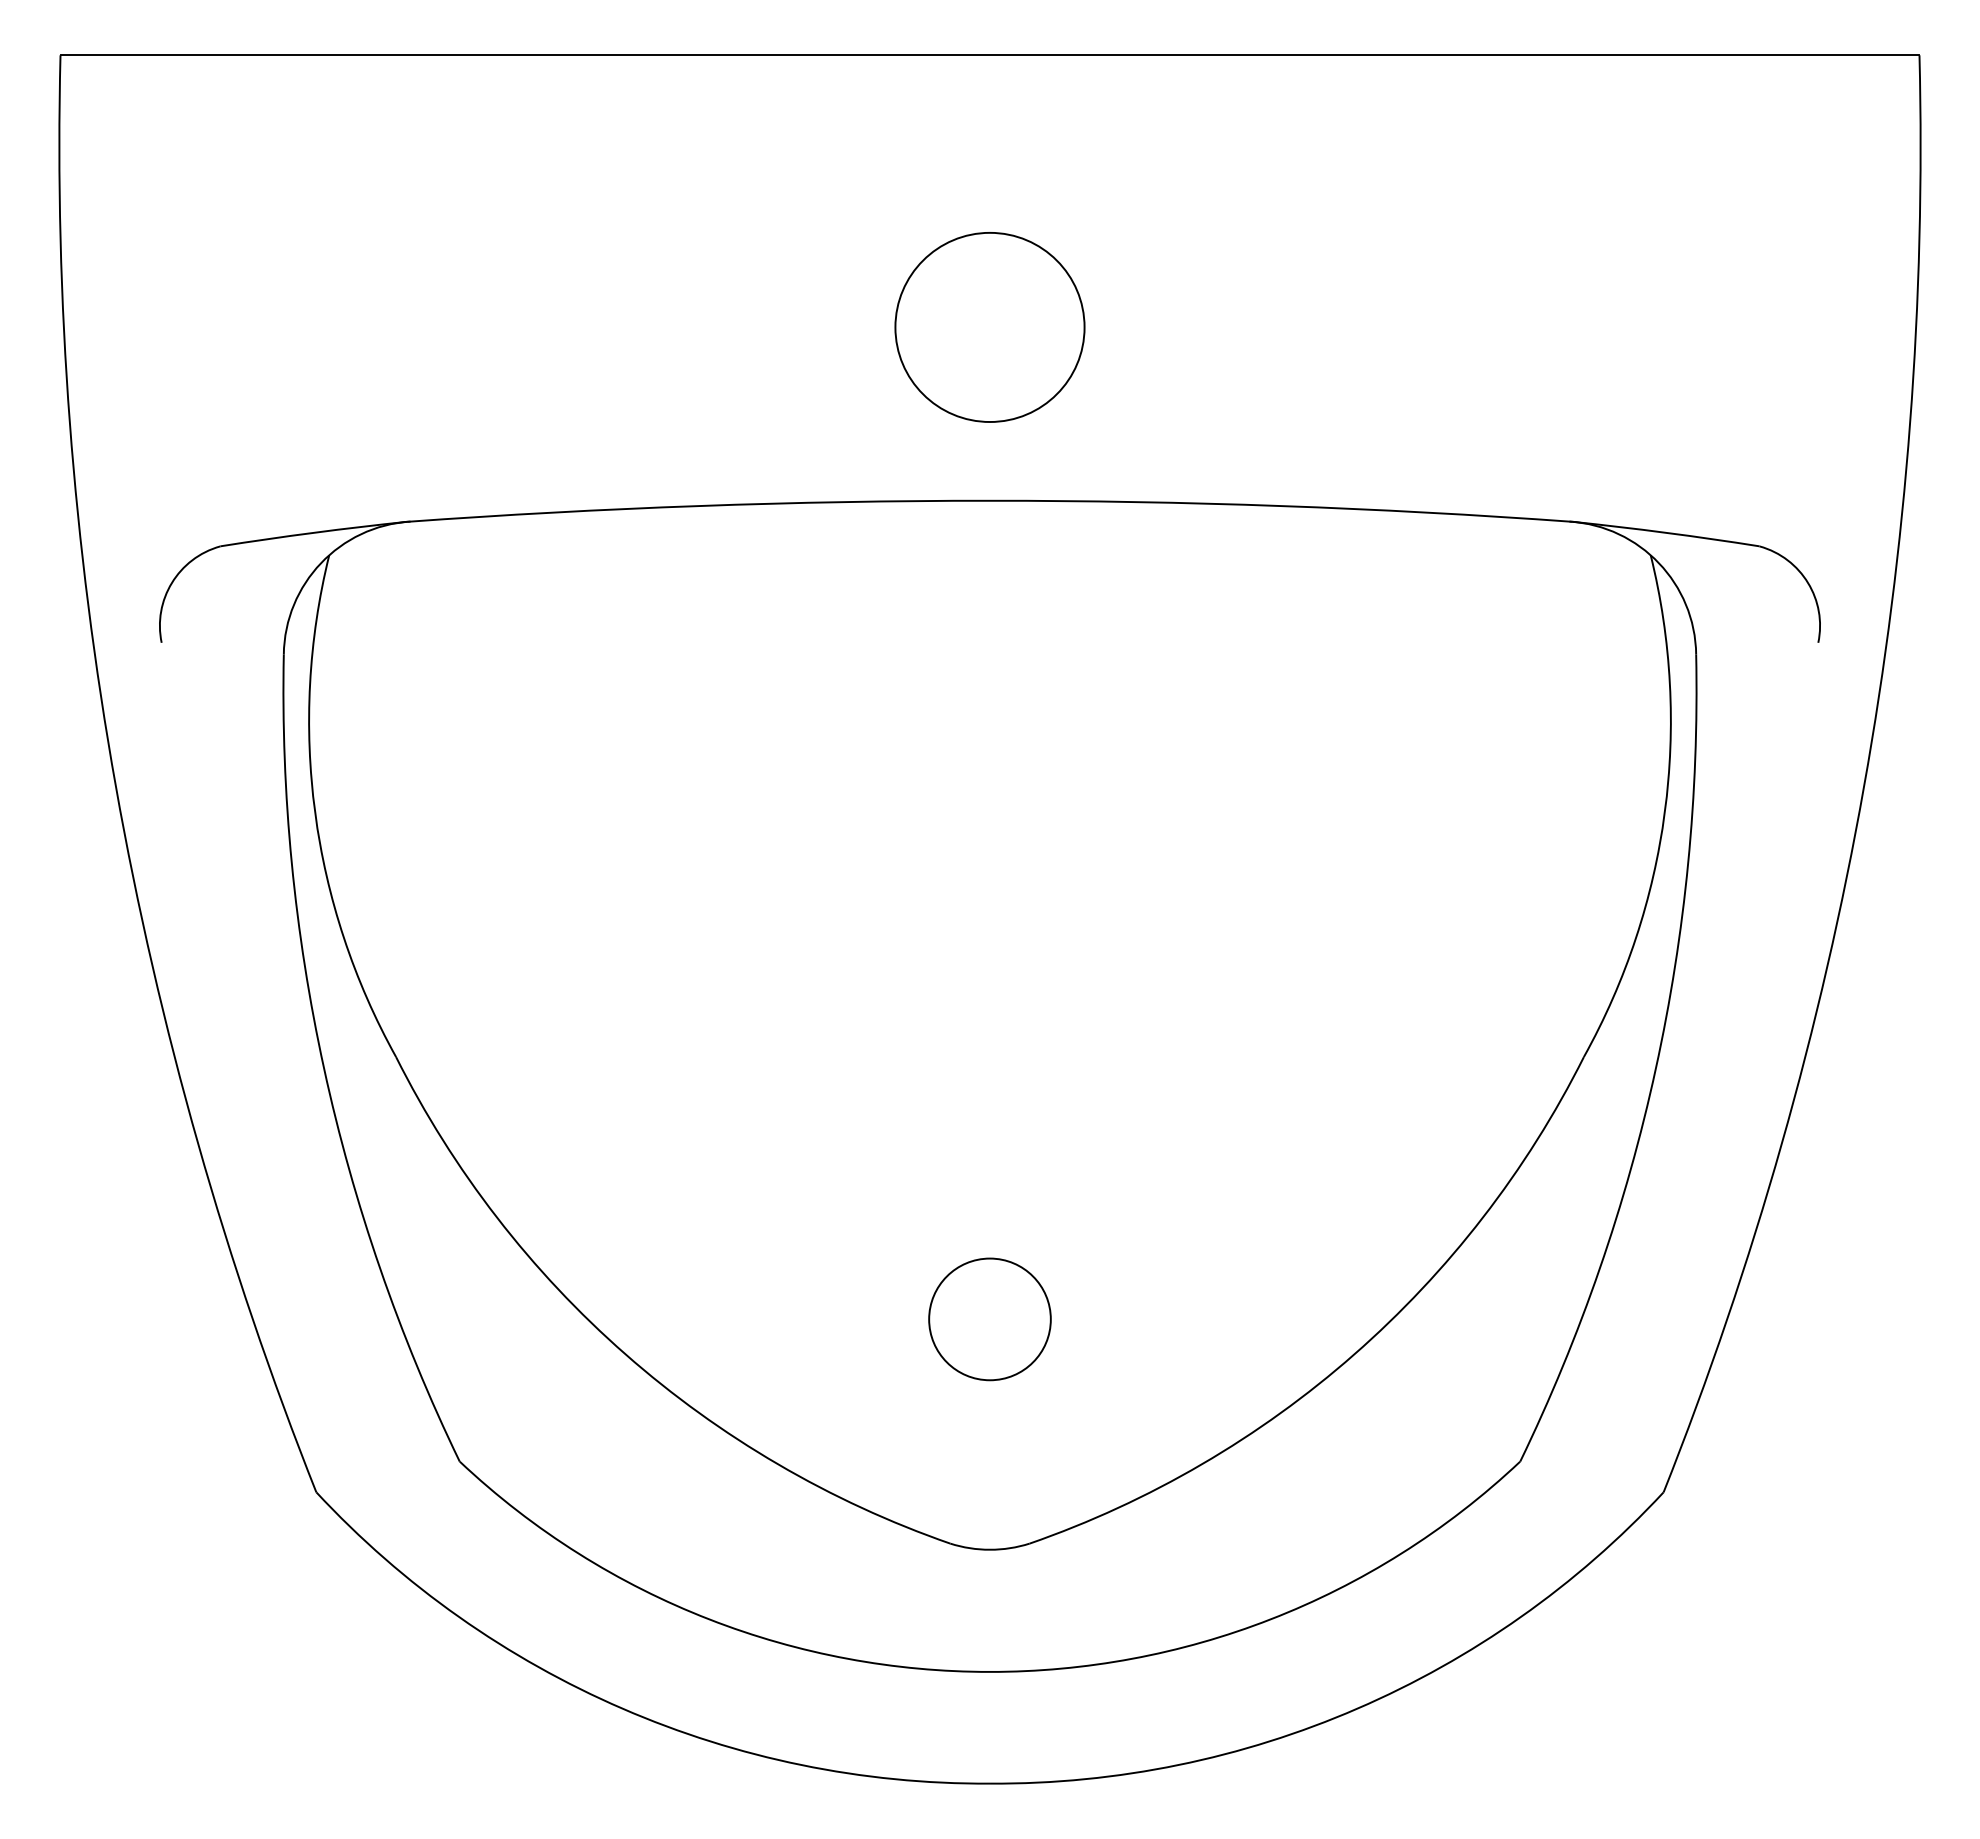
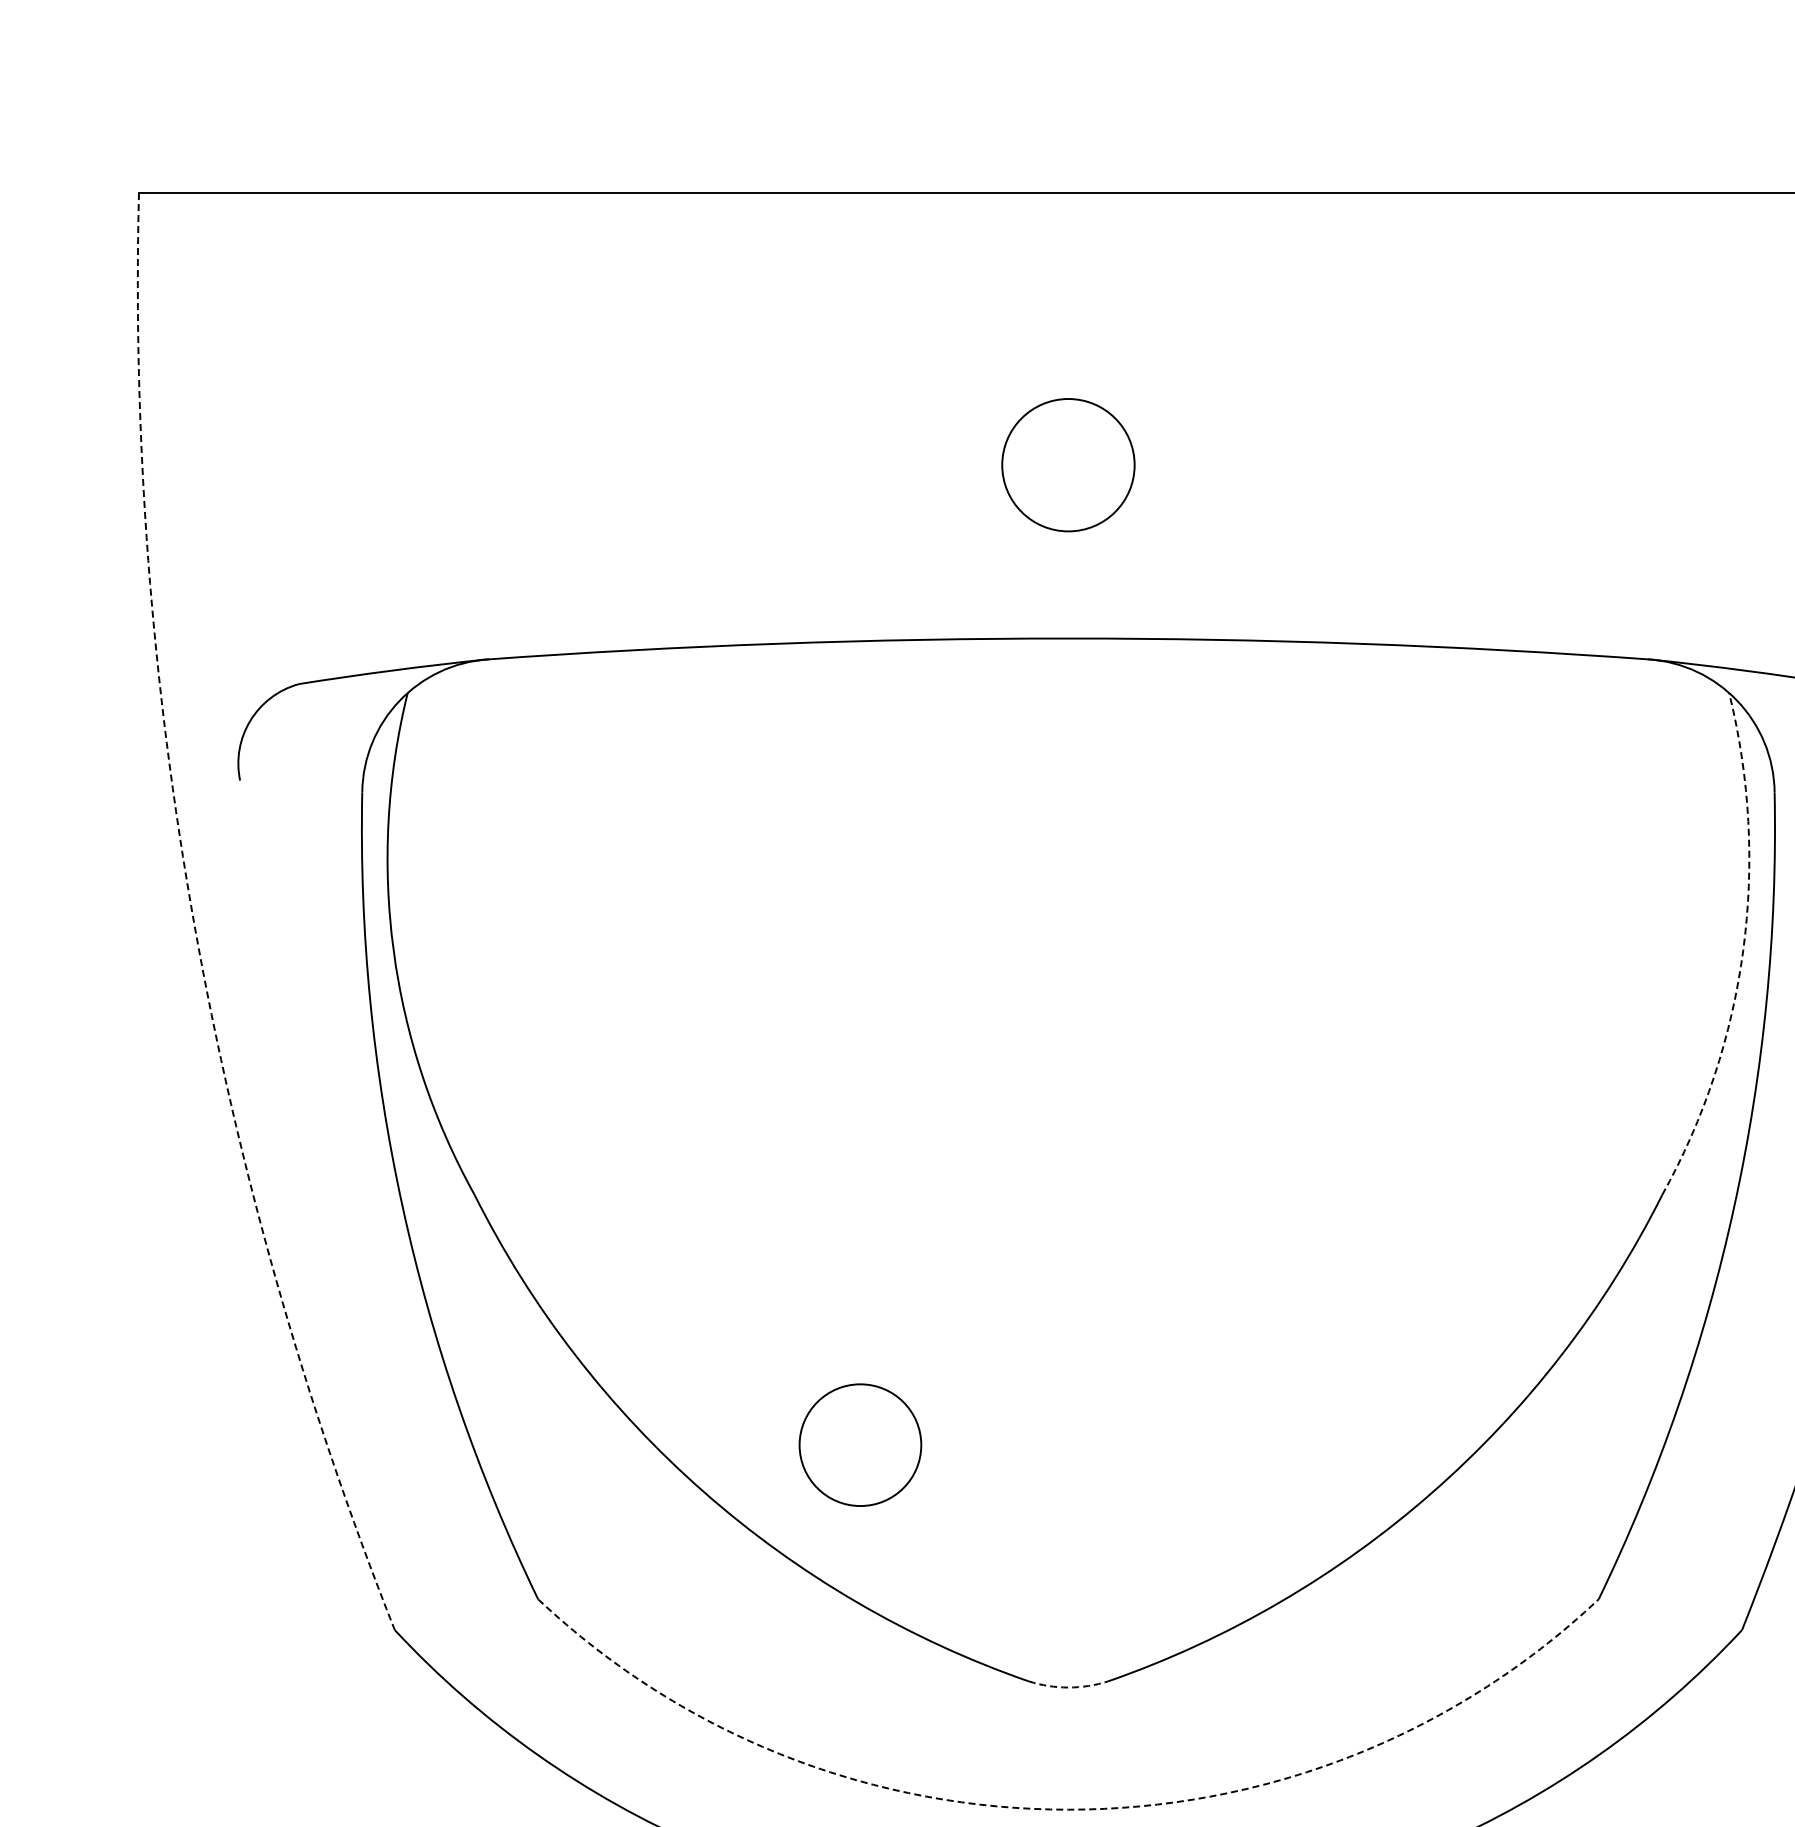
circle: (989, 327) -> (1067, 465), size x0.7
arc: (115, 786) -> (193, 924), solid -> dashed
arc: (1664, 812) -> (1742, 950), solid -> dashed
circle: (989, 1319) -> (859, 1445), moved
arc: (990, 1549) -> (1068, 1687), solid -> dashed
arc: (990, 1671) -> (1068, 1809), solid -> dashed

